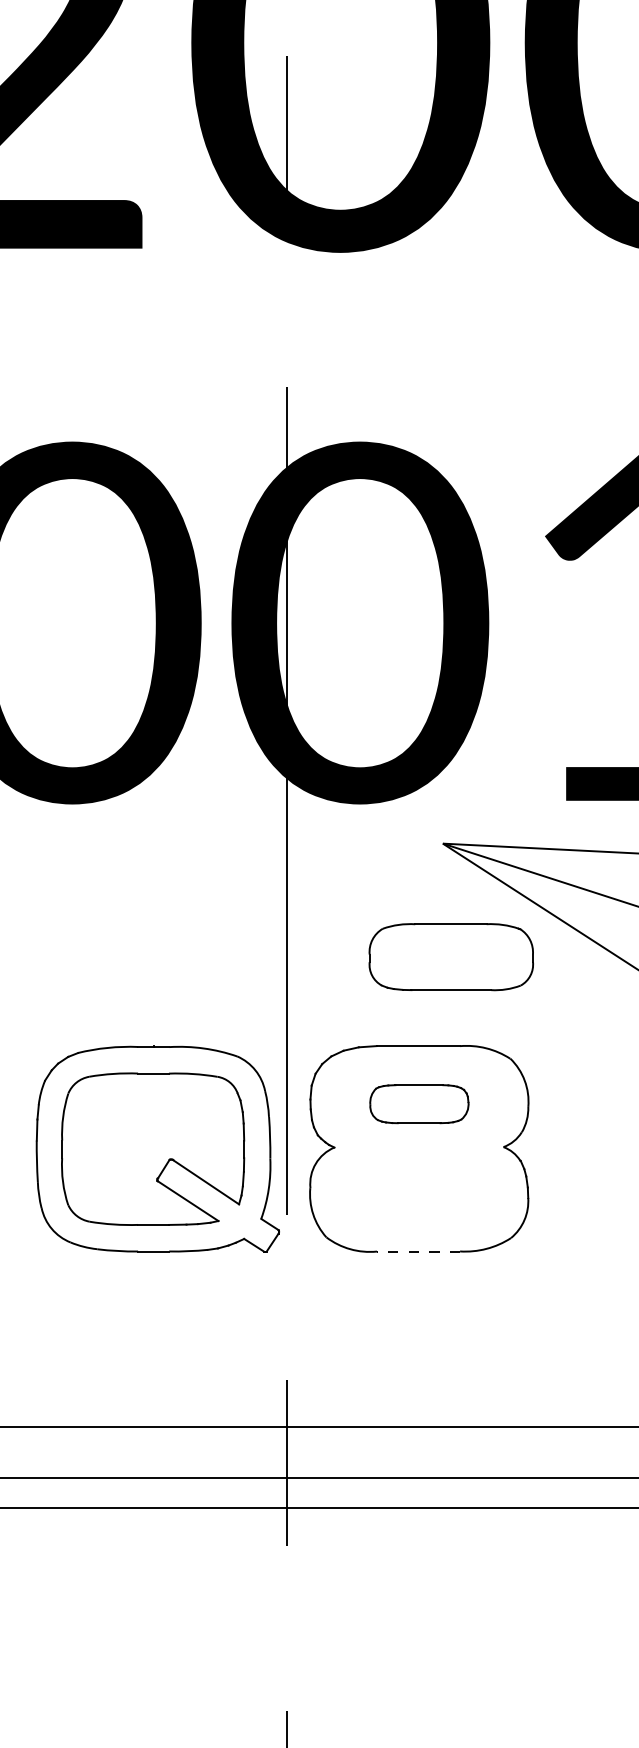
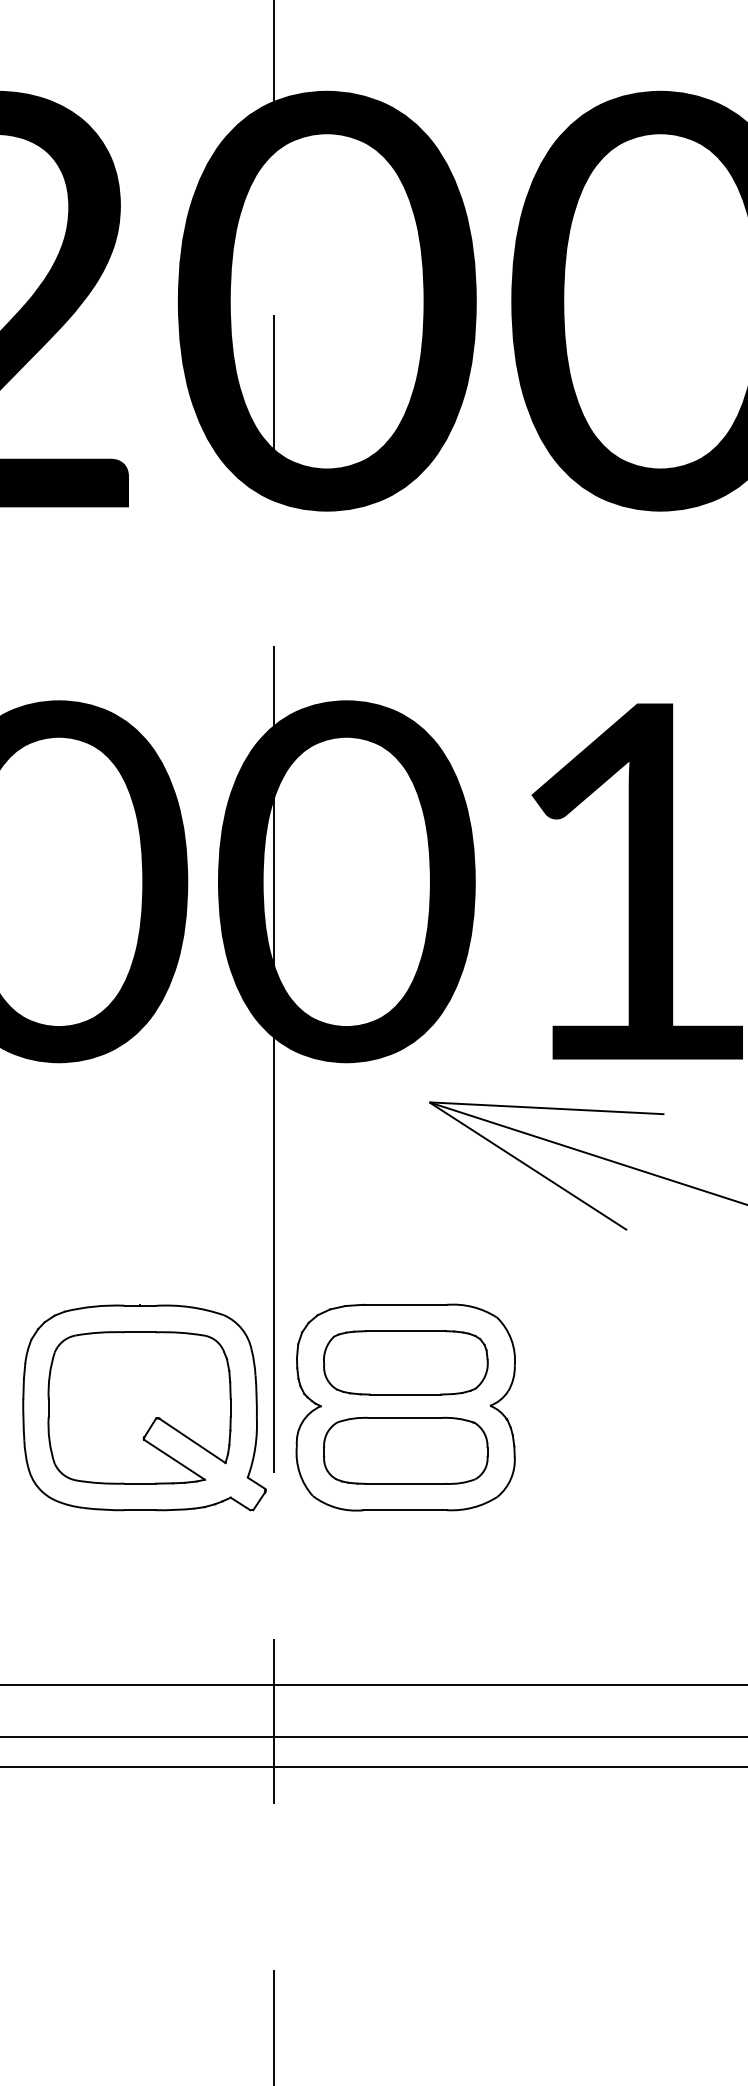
part: (450, 956) -> (405, 1450), moved
part: (418, 1103) -> (405, 1362), size x1.67
line: (418, 1251) -> (405, 1510), dashed -> solid

